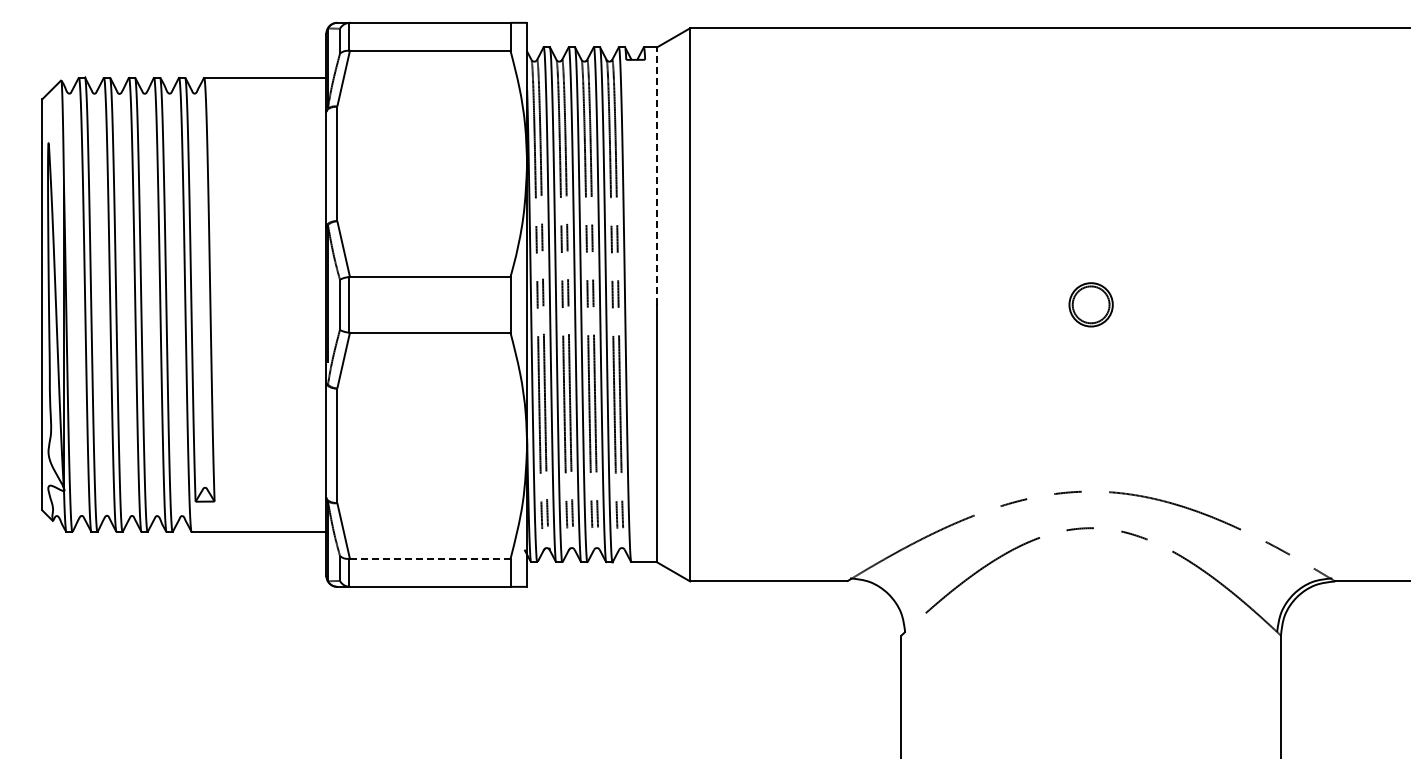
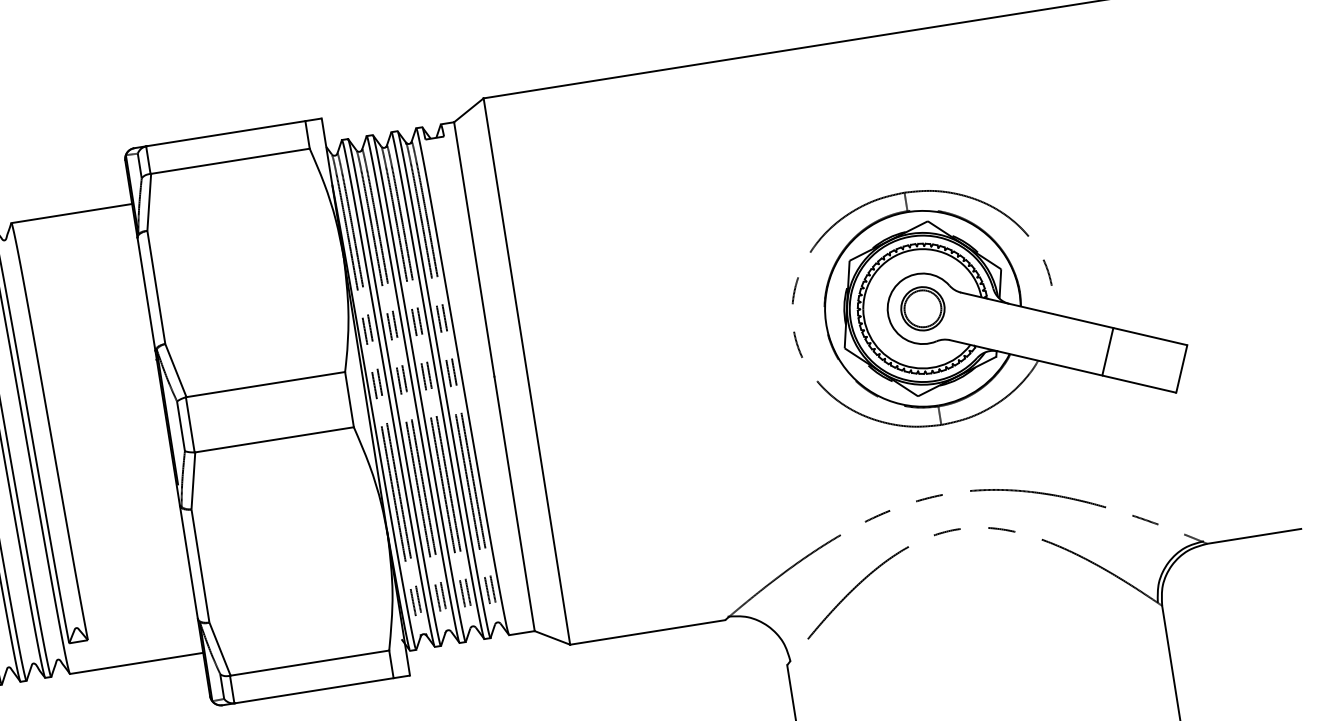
line: (657, 176) -> (474, 249), dashed -> solid
part: (1153, 307) -> (984, 301), added
line: (430, 558) -> (310, 662), dashed -> solid

